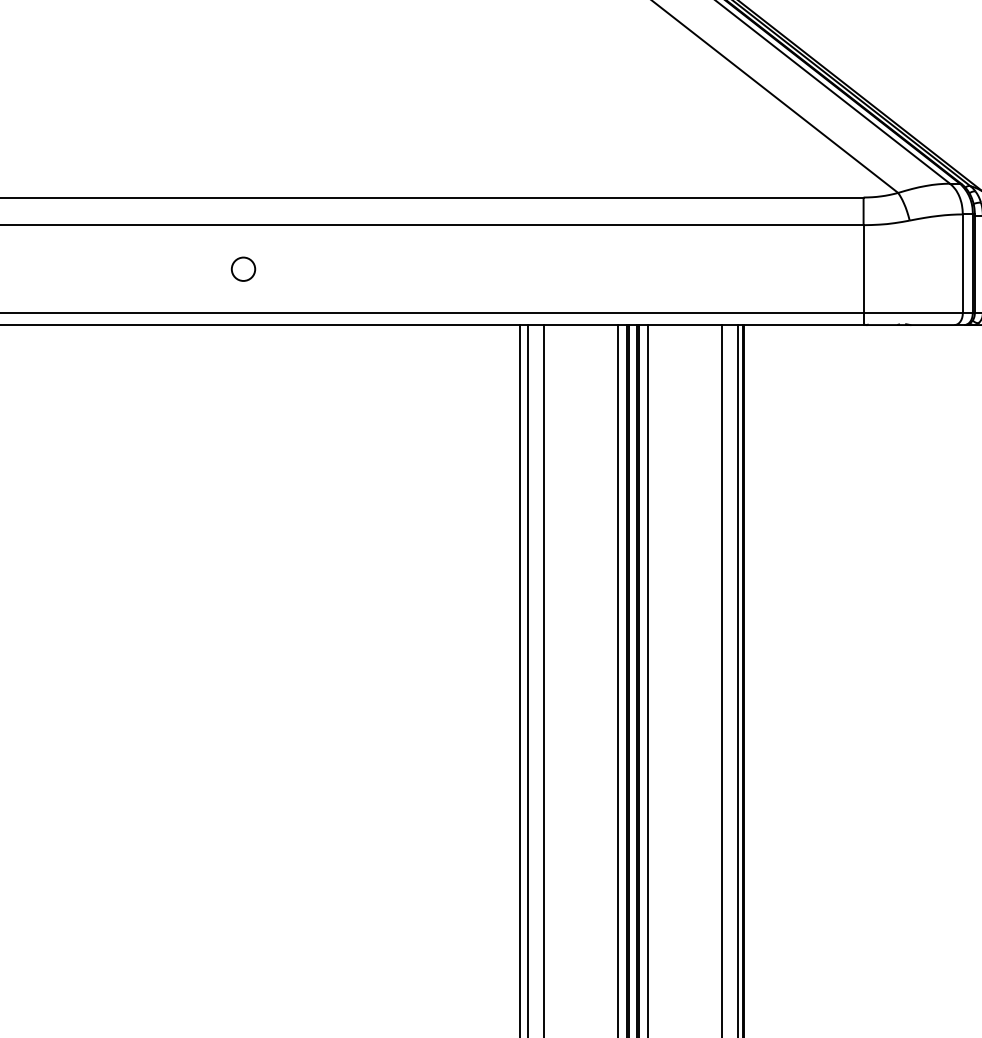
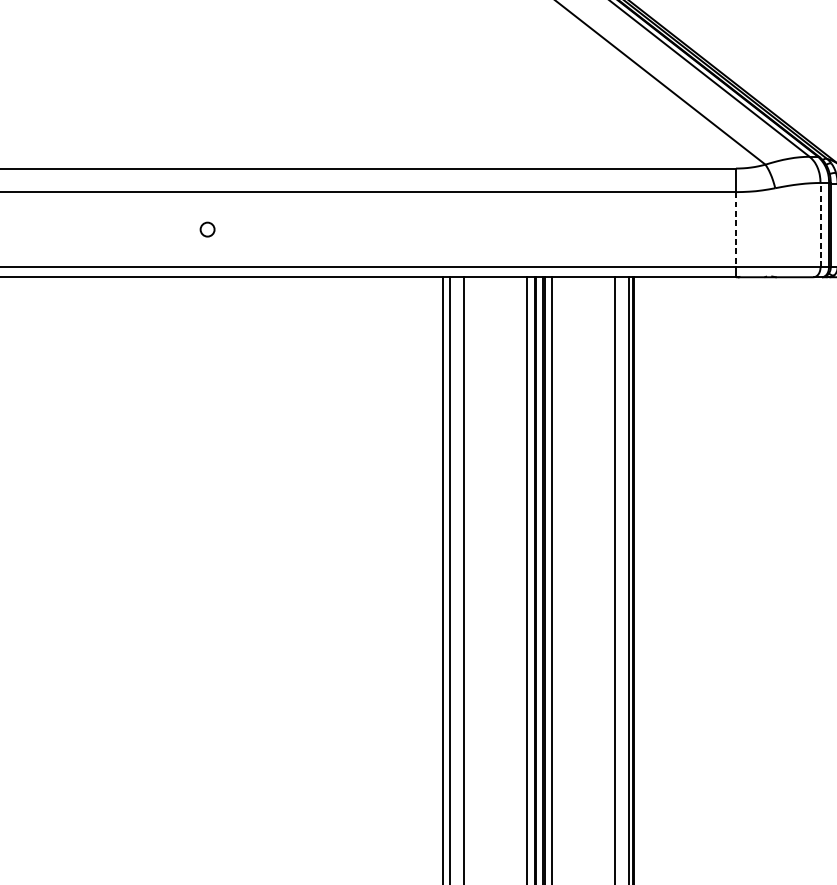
line: (962, 263) -> (820, 224), solid -> dashed
circle: (243, 268) -> (207, 229), size x0.7
line: (863, 269) -> (735, 229), solid -> dashed

